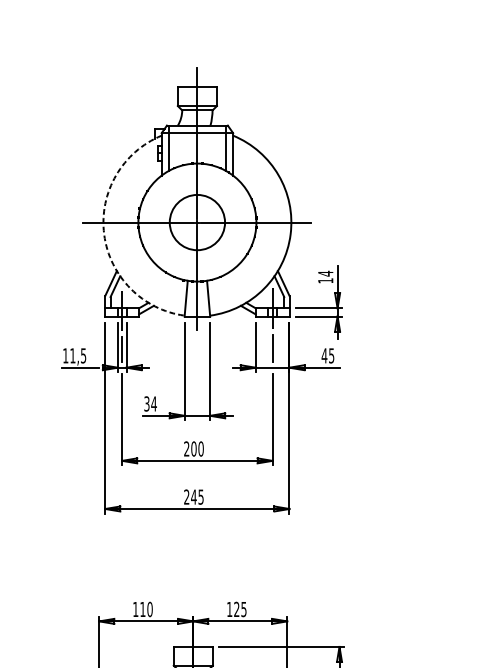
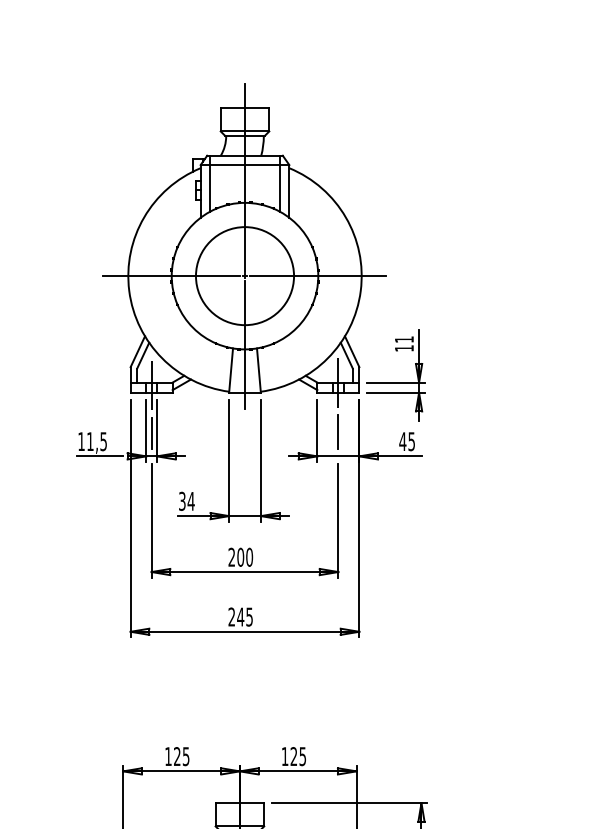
circle: (197, 222) -> (244, 276), size x1.43
arc: (104, 234) -> (129, 290), dashed -> solid
text: (325, 273) -> (404, 339), 14 -> 11
text: (146, 609) -> (181, 756), 110 -> 125

